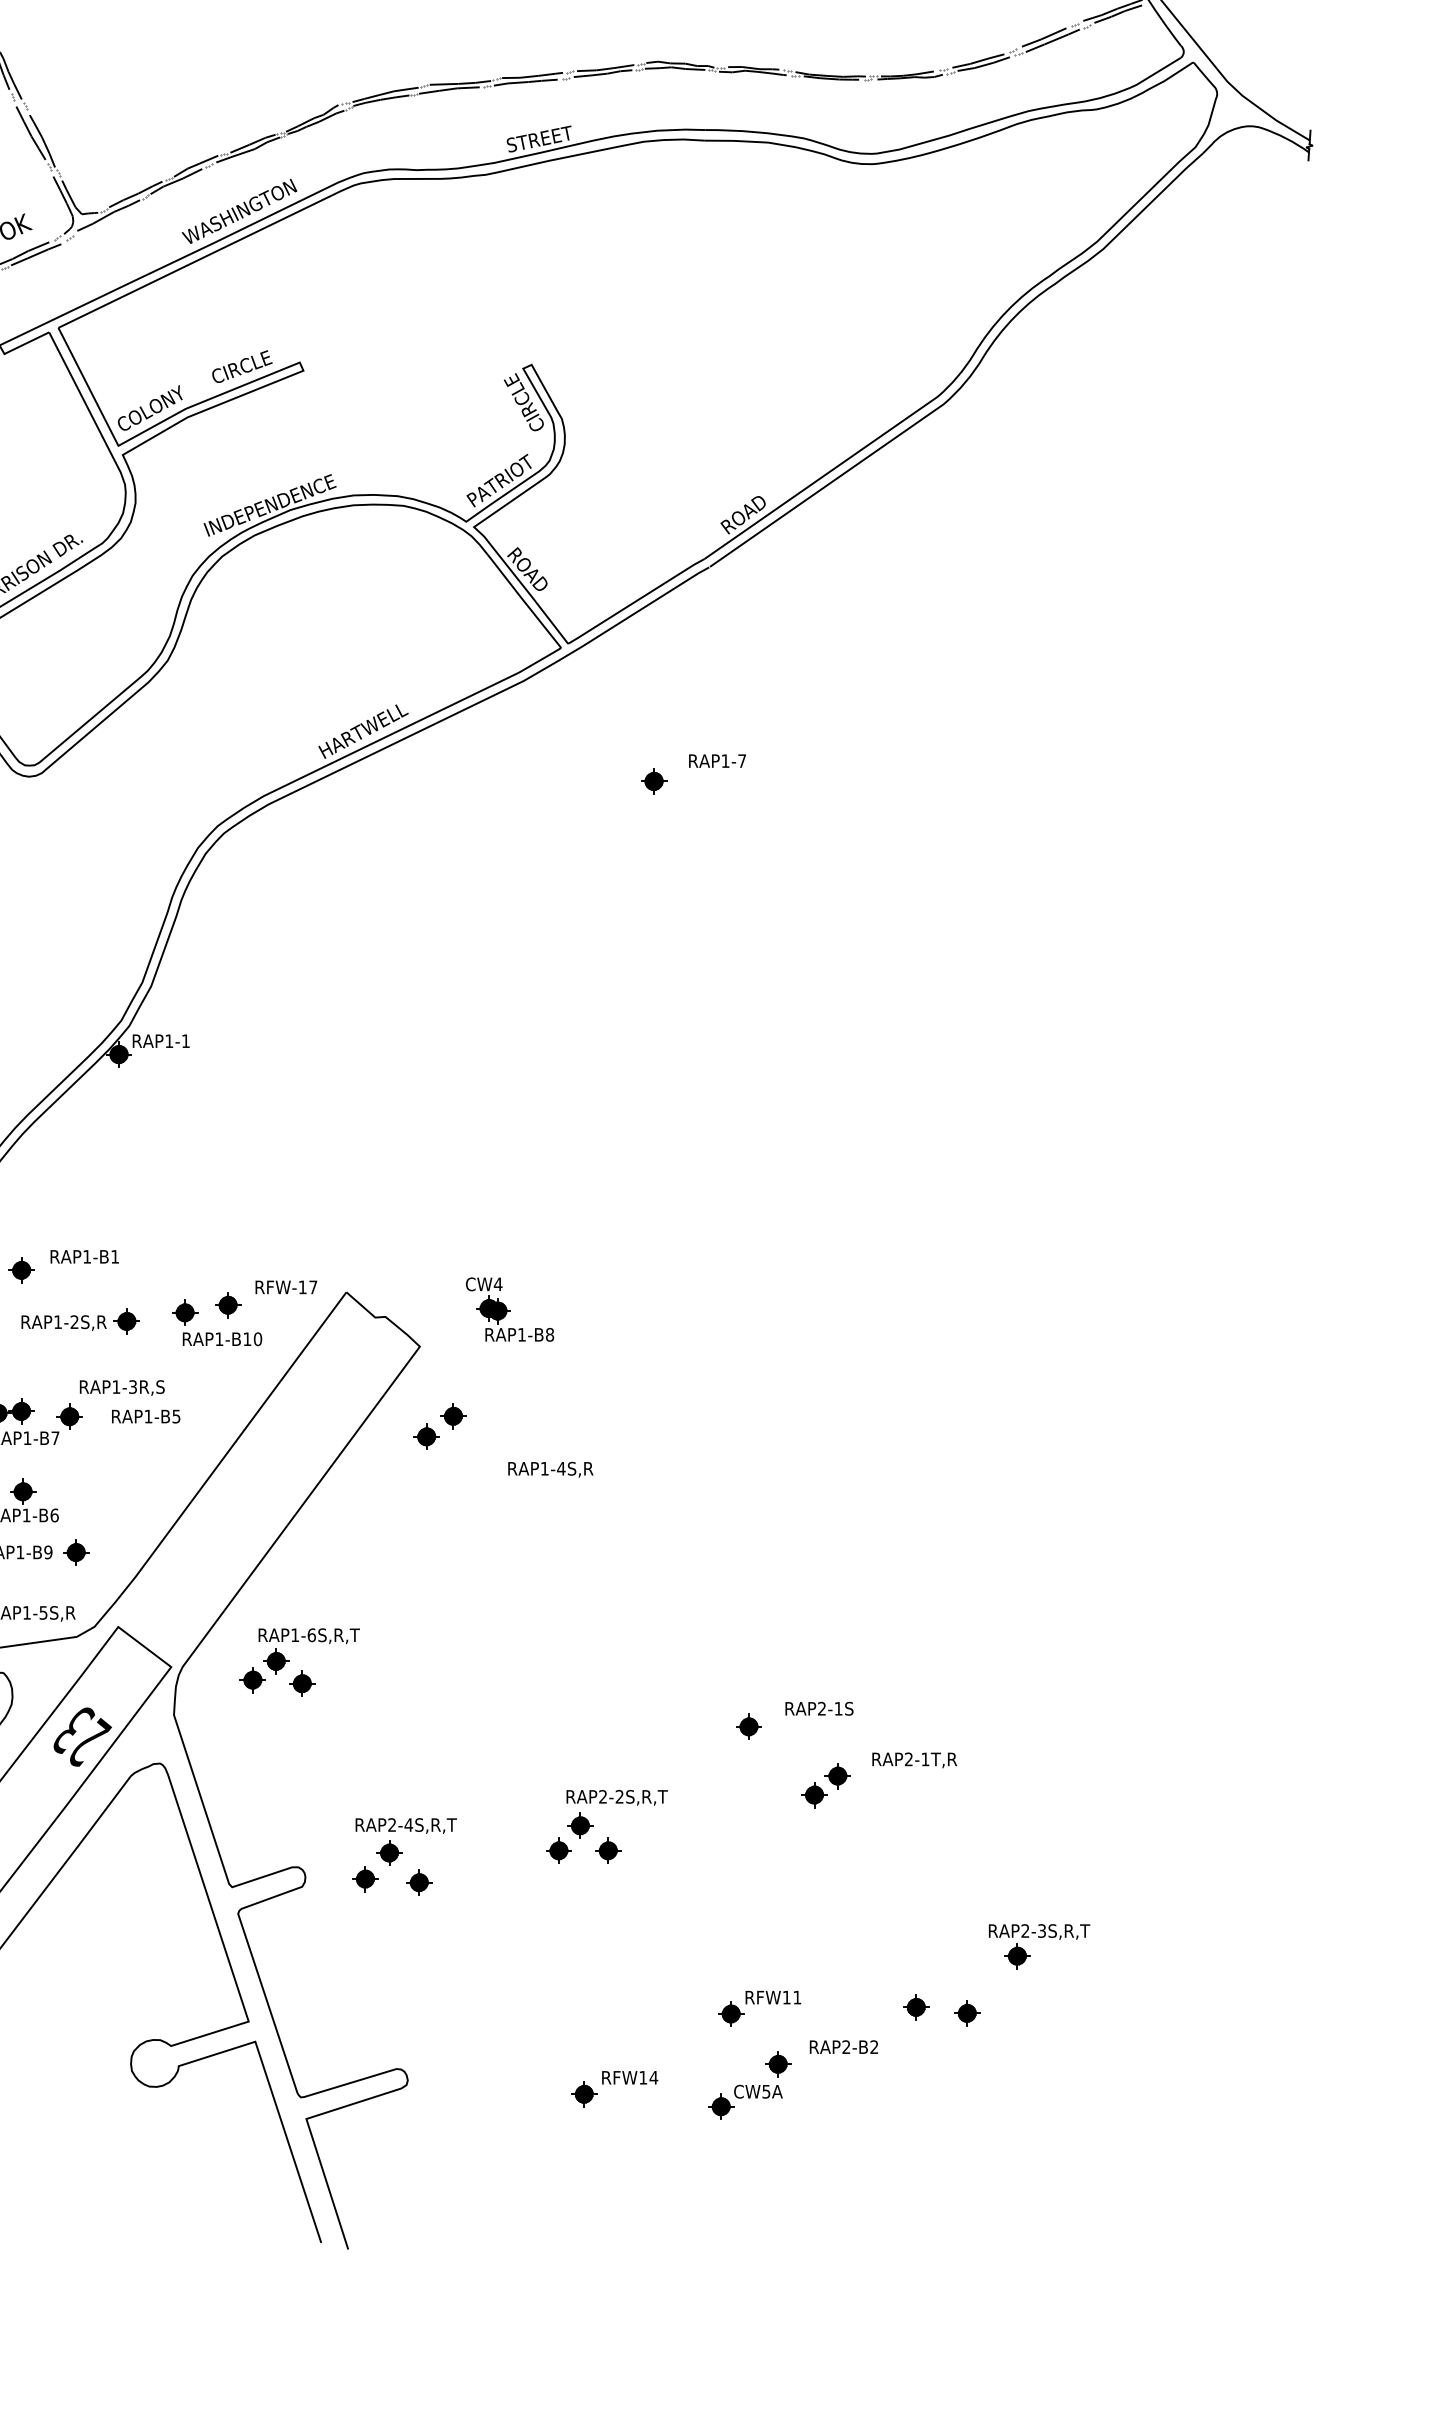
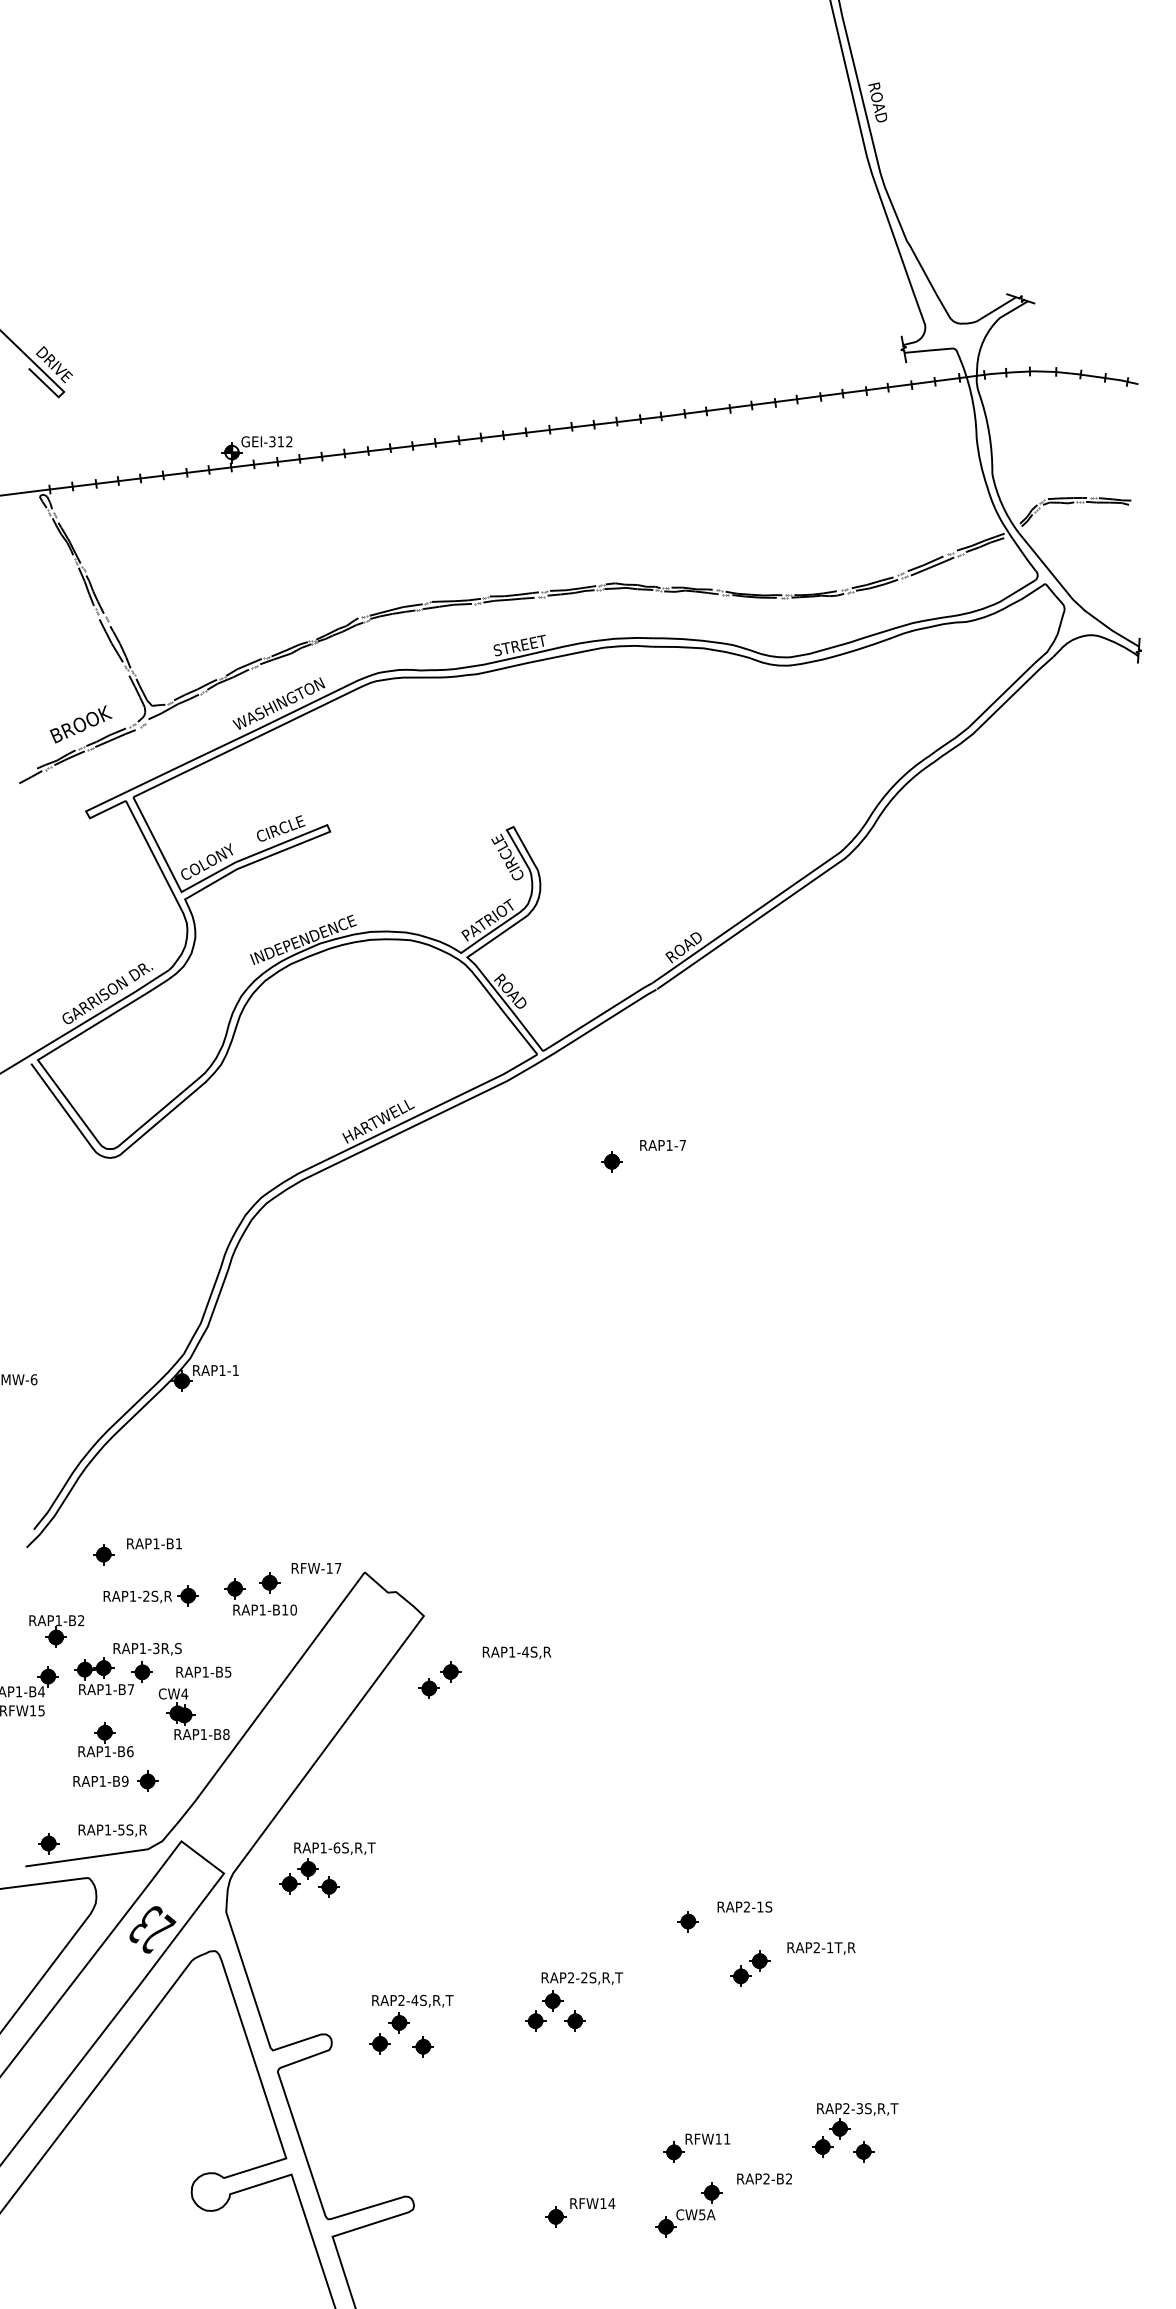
part: (509, 1309) -> (193, 1714), moved
text: (122, 1388) -> (147, 1649), moved
text: (550, 1469) -> (516, 1652), moved
part: (1040, 1938) -> (858, 2114), moved

